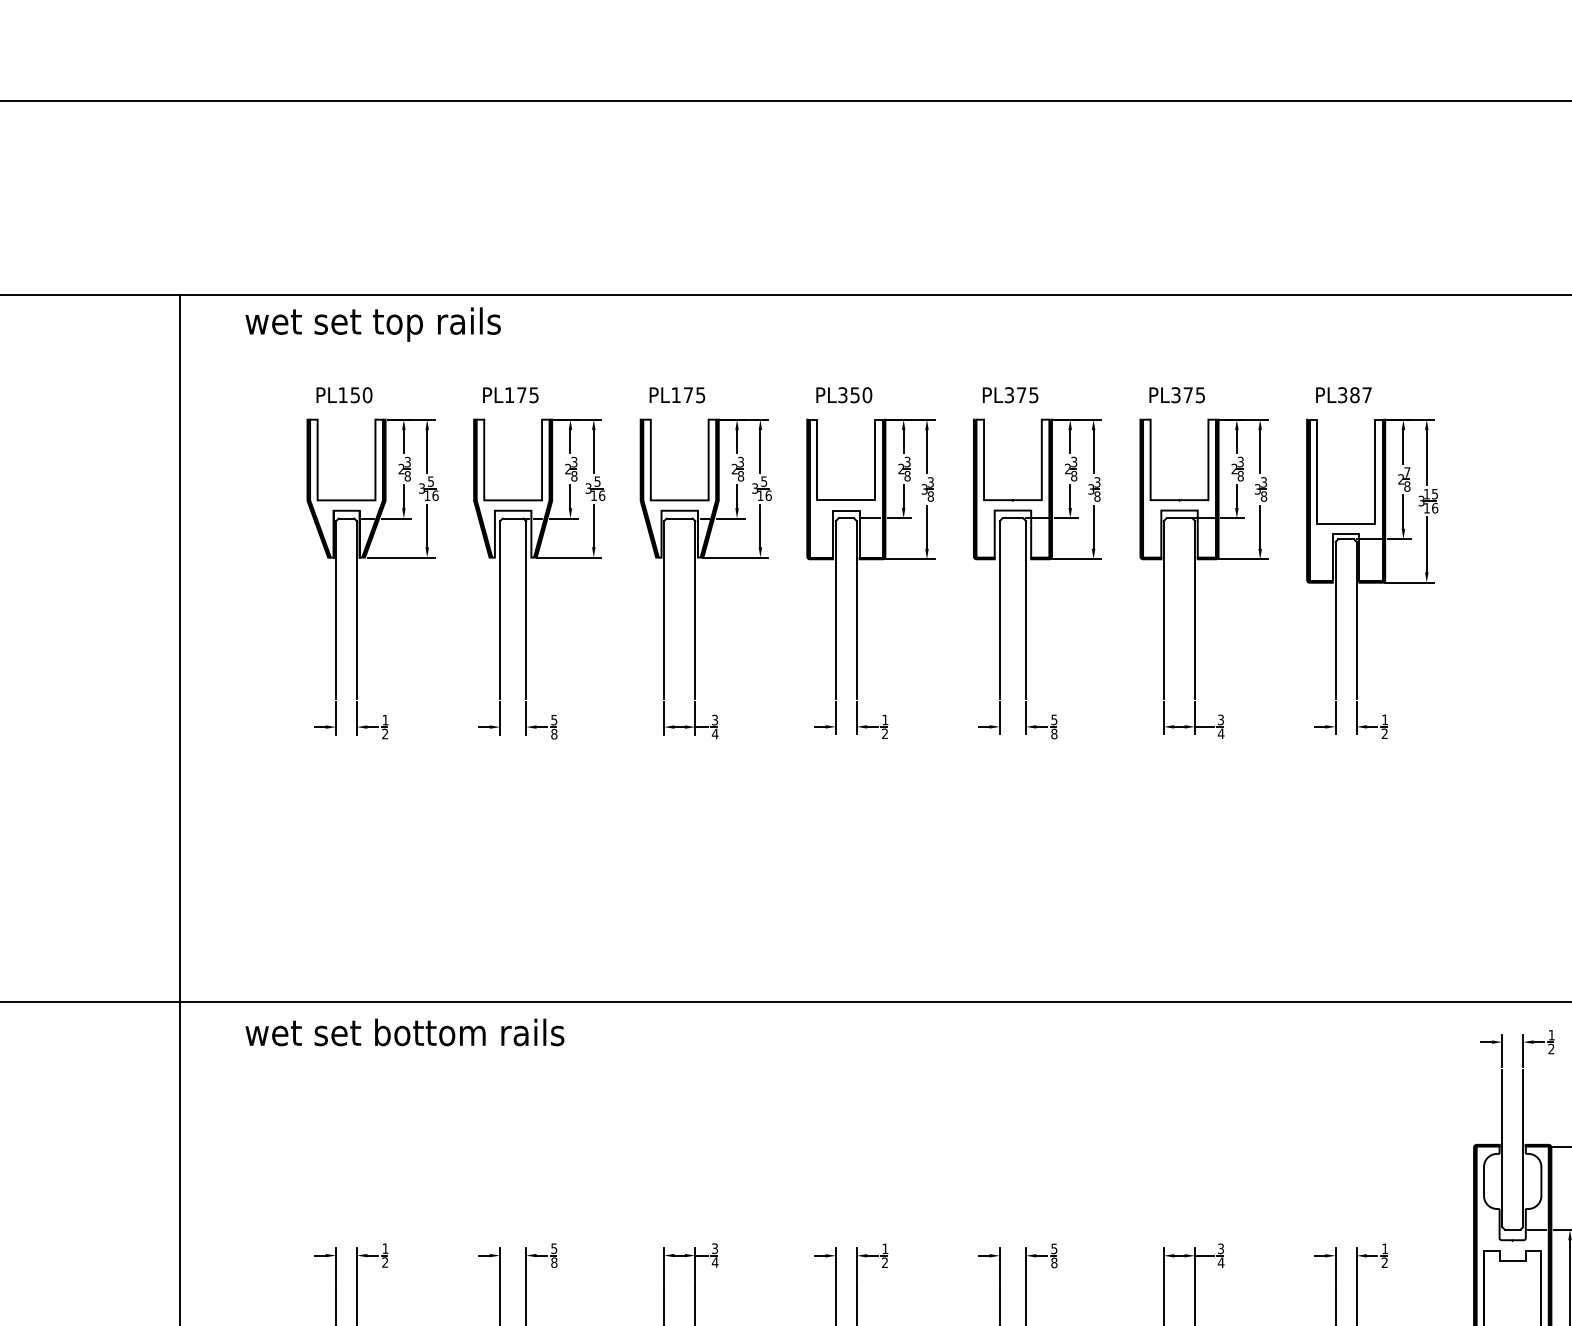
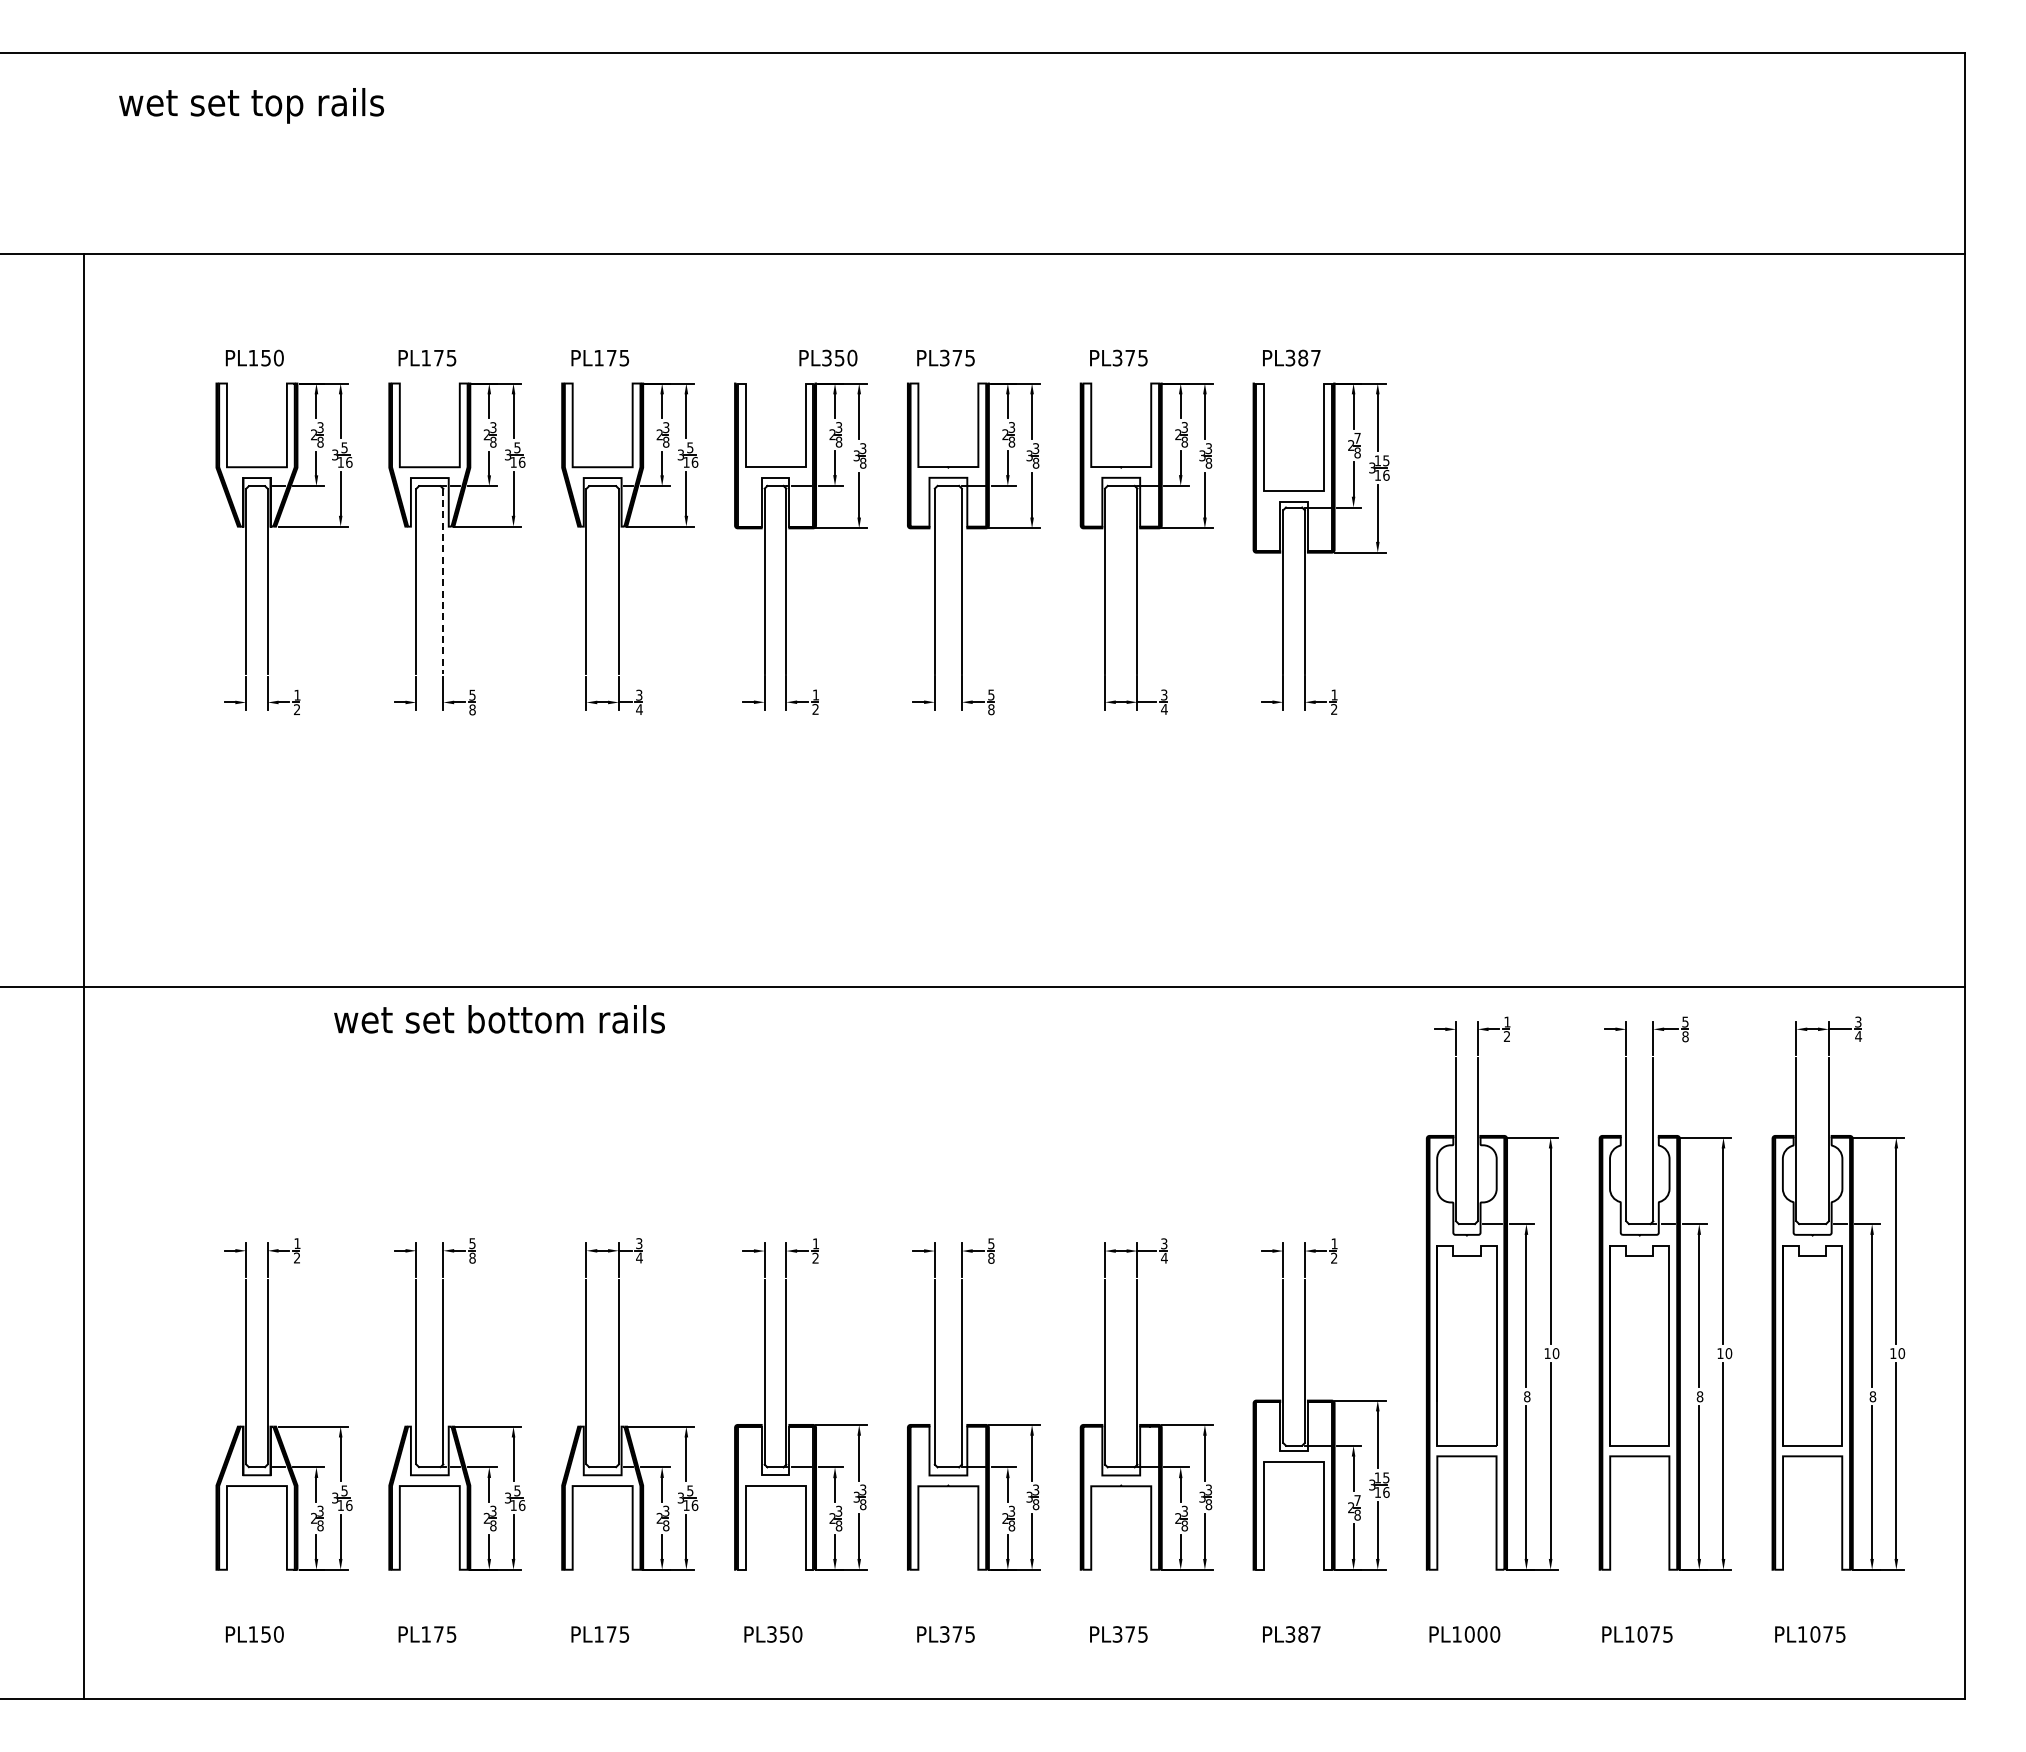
text: (373, 324) -> (251, 105), moved
text: (844, 394) -> (828, 357), moved
line: (526, 610) -> (443, 581), solid -> dashed
text: (404, 1032) -> (499, 1019), moved

